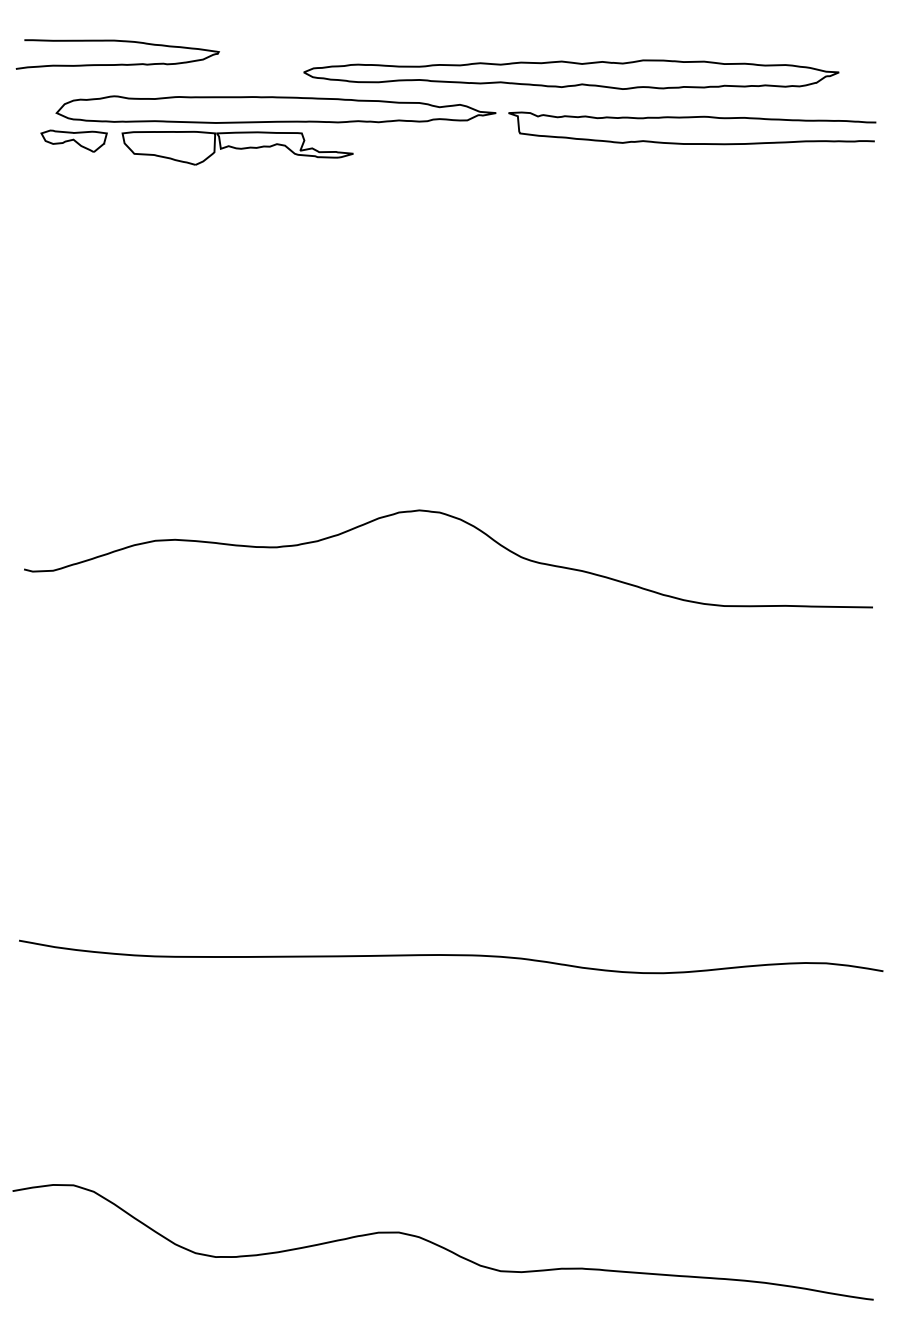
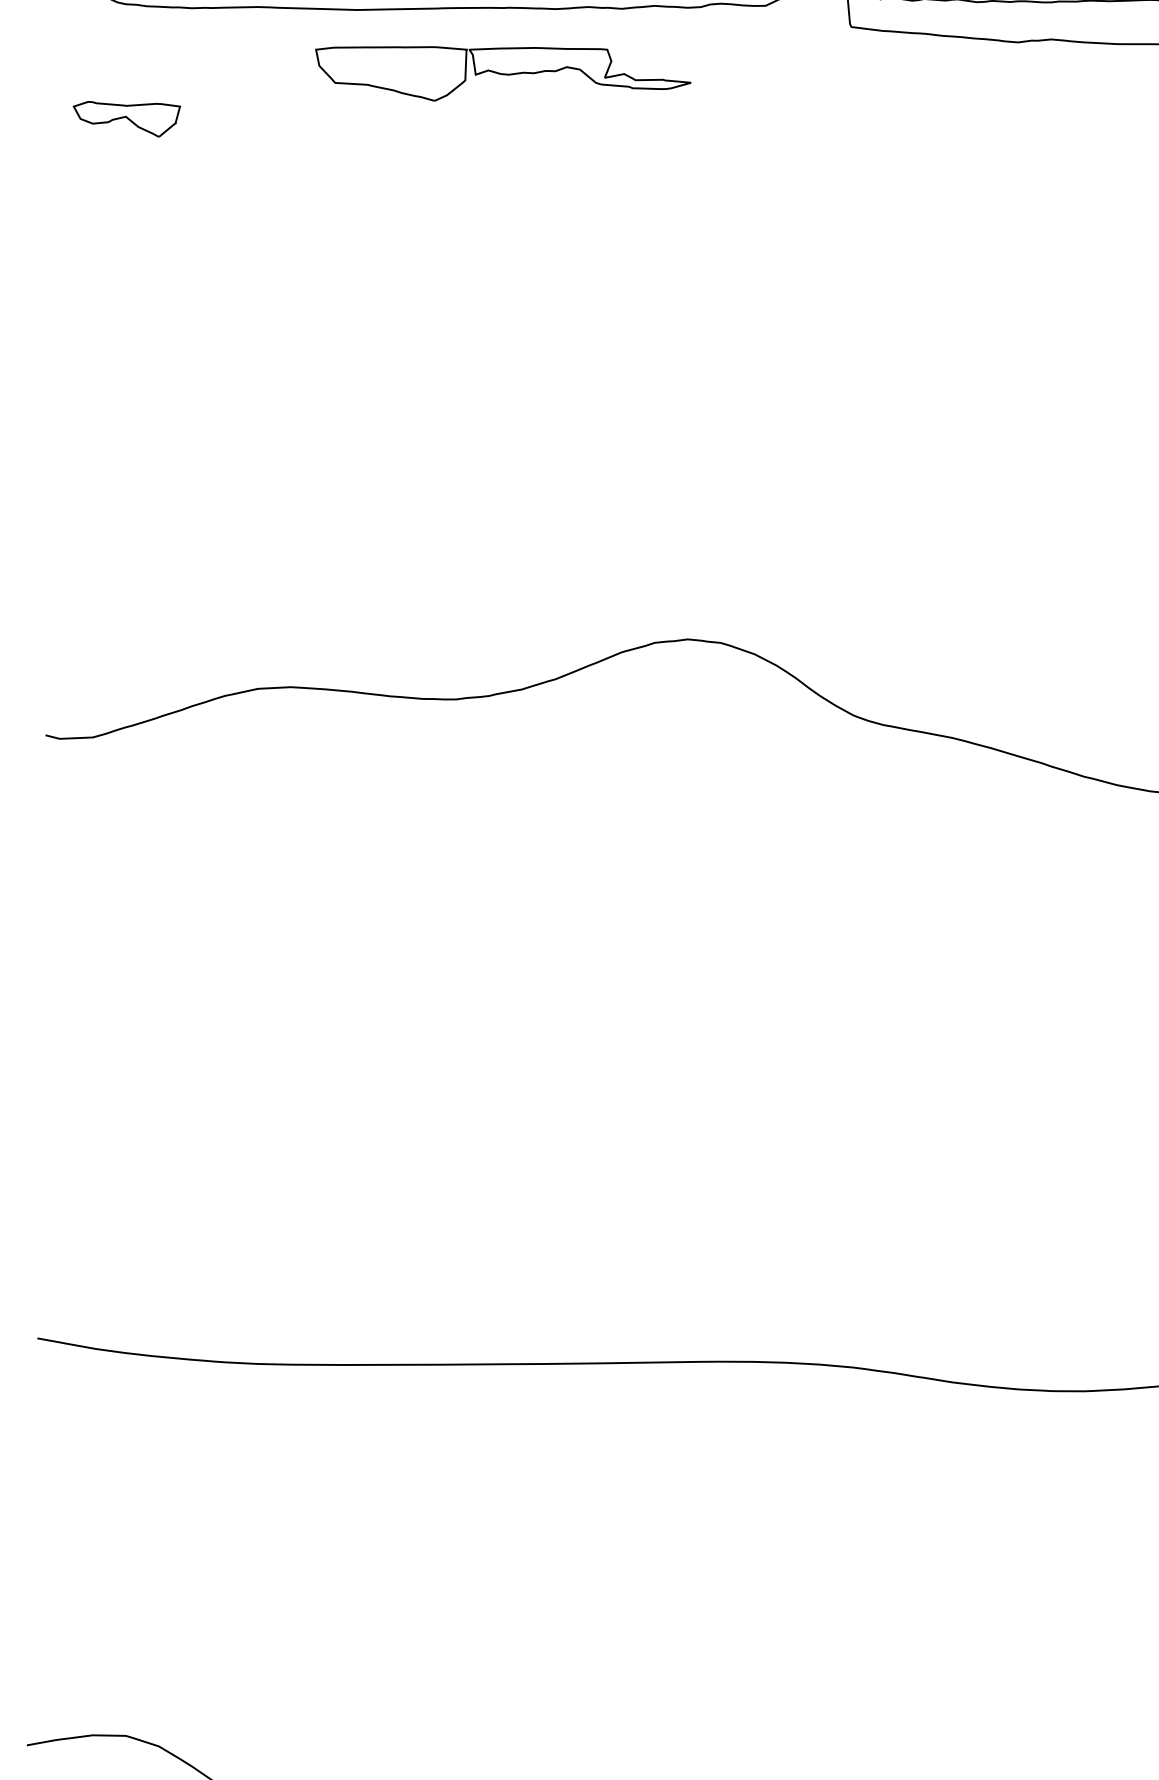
part: (73, 140) -> (125, 118), moved
part: (237, 148) -> (502, 74), moved

